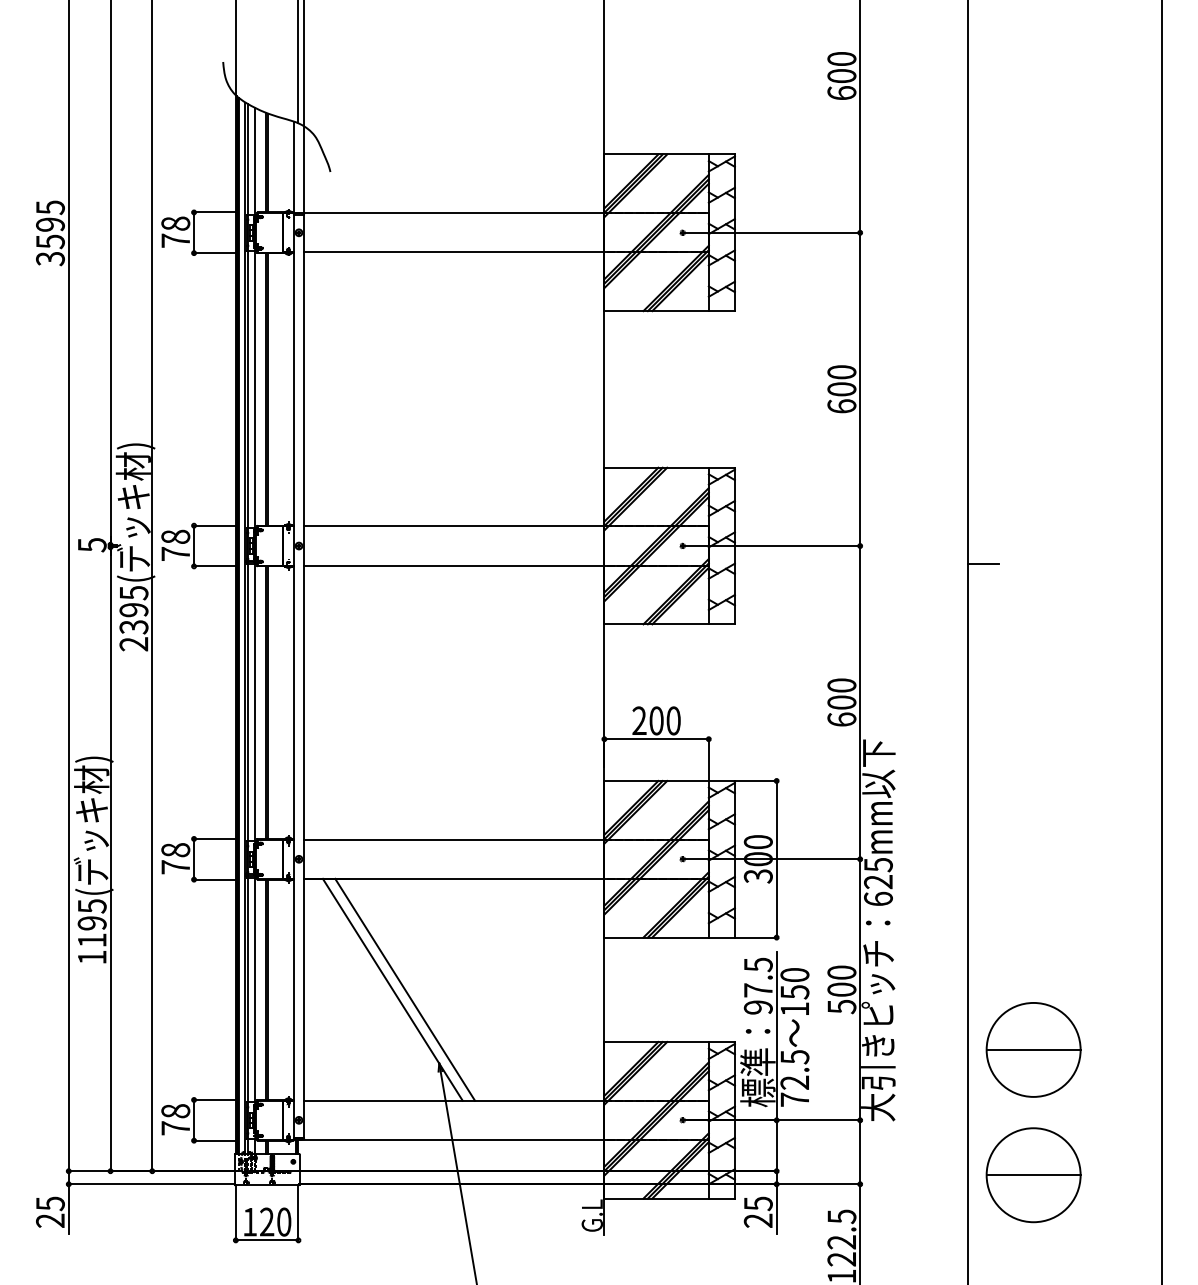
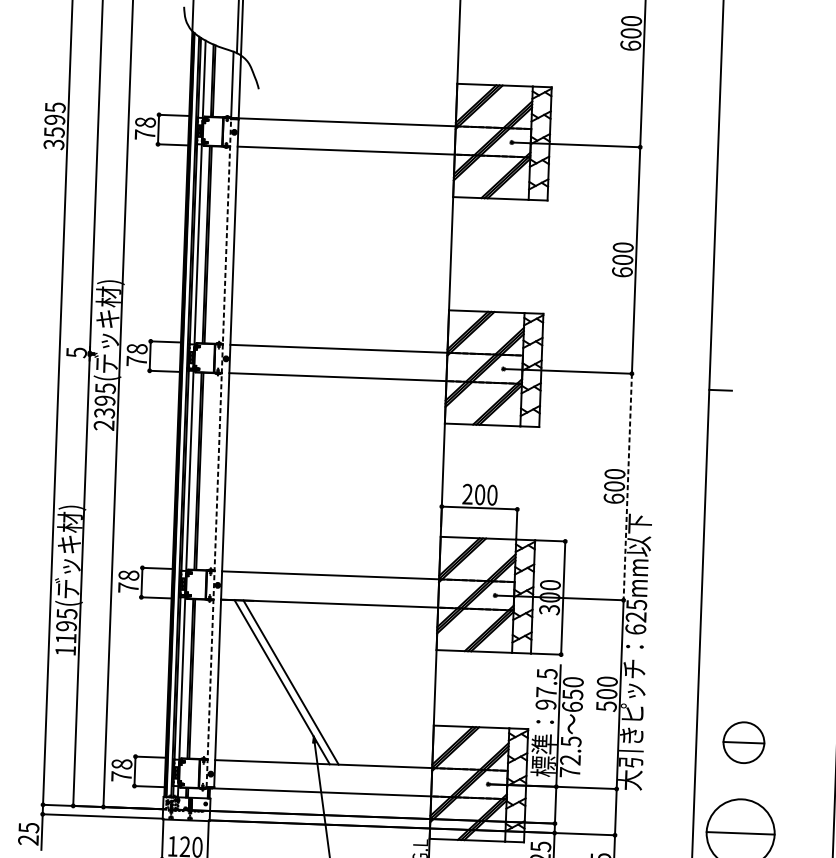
line: (293, 676) -> (218, 453), solid -> dashed
line: (860, 702) -> (627, 486), solid -> dashed
text: (794, 1008) -> (572, 706), 150 -> 650
part: (1033, 1049) -> (743, 742), size x0.6

